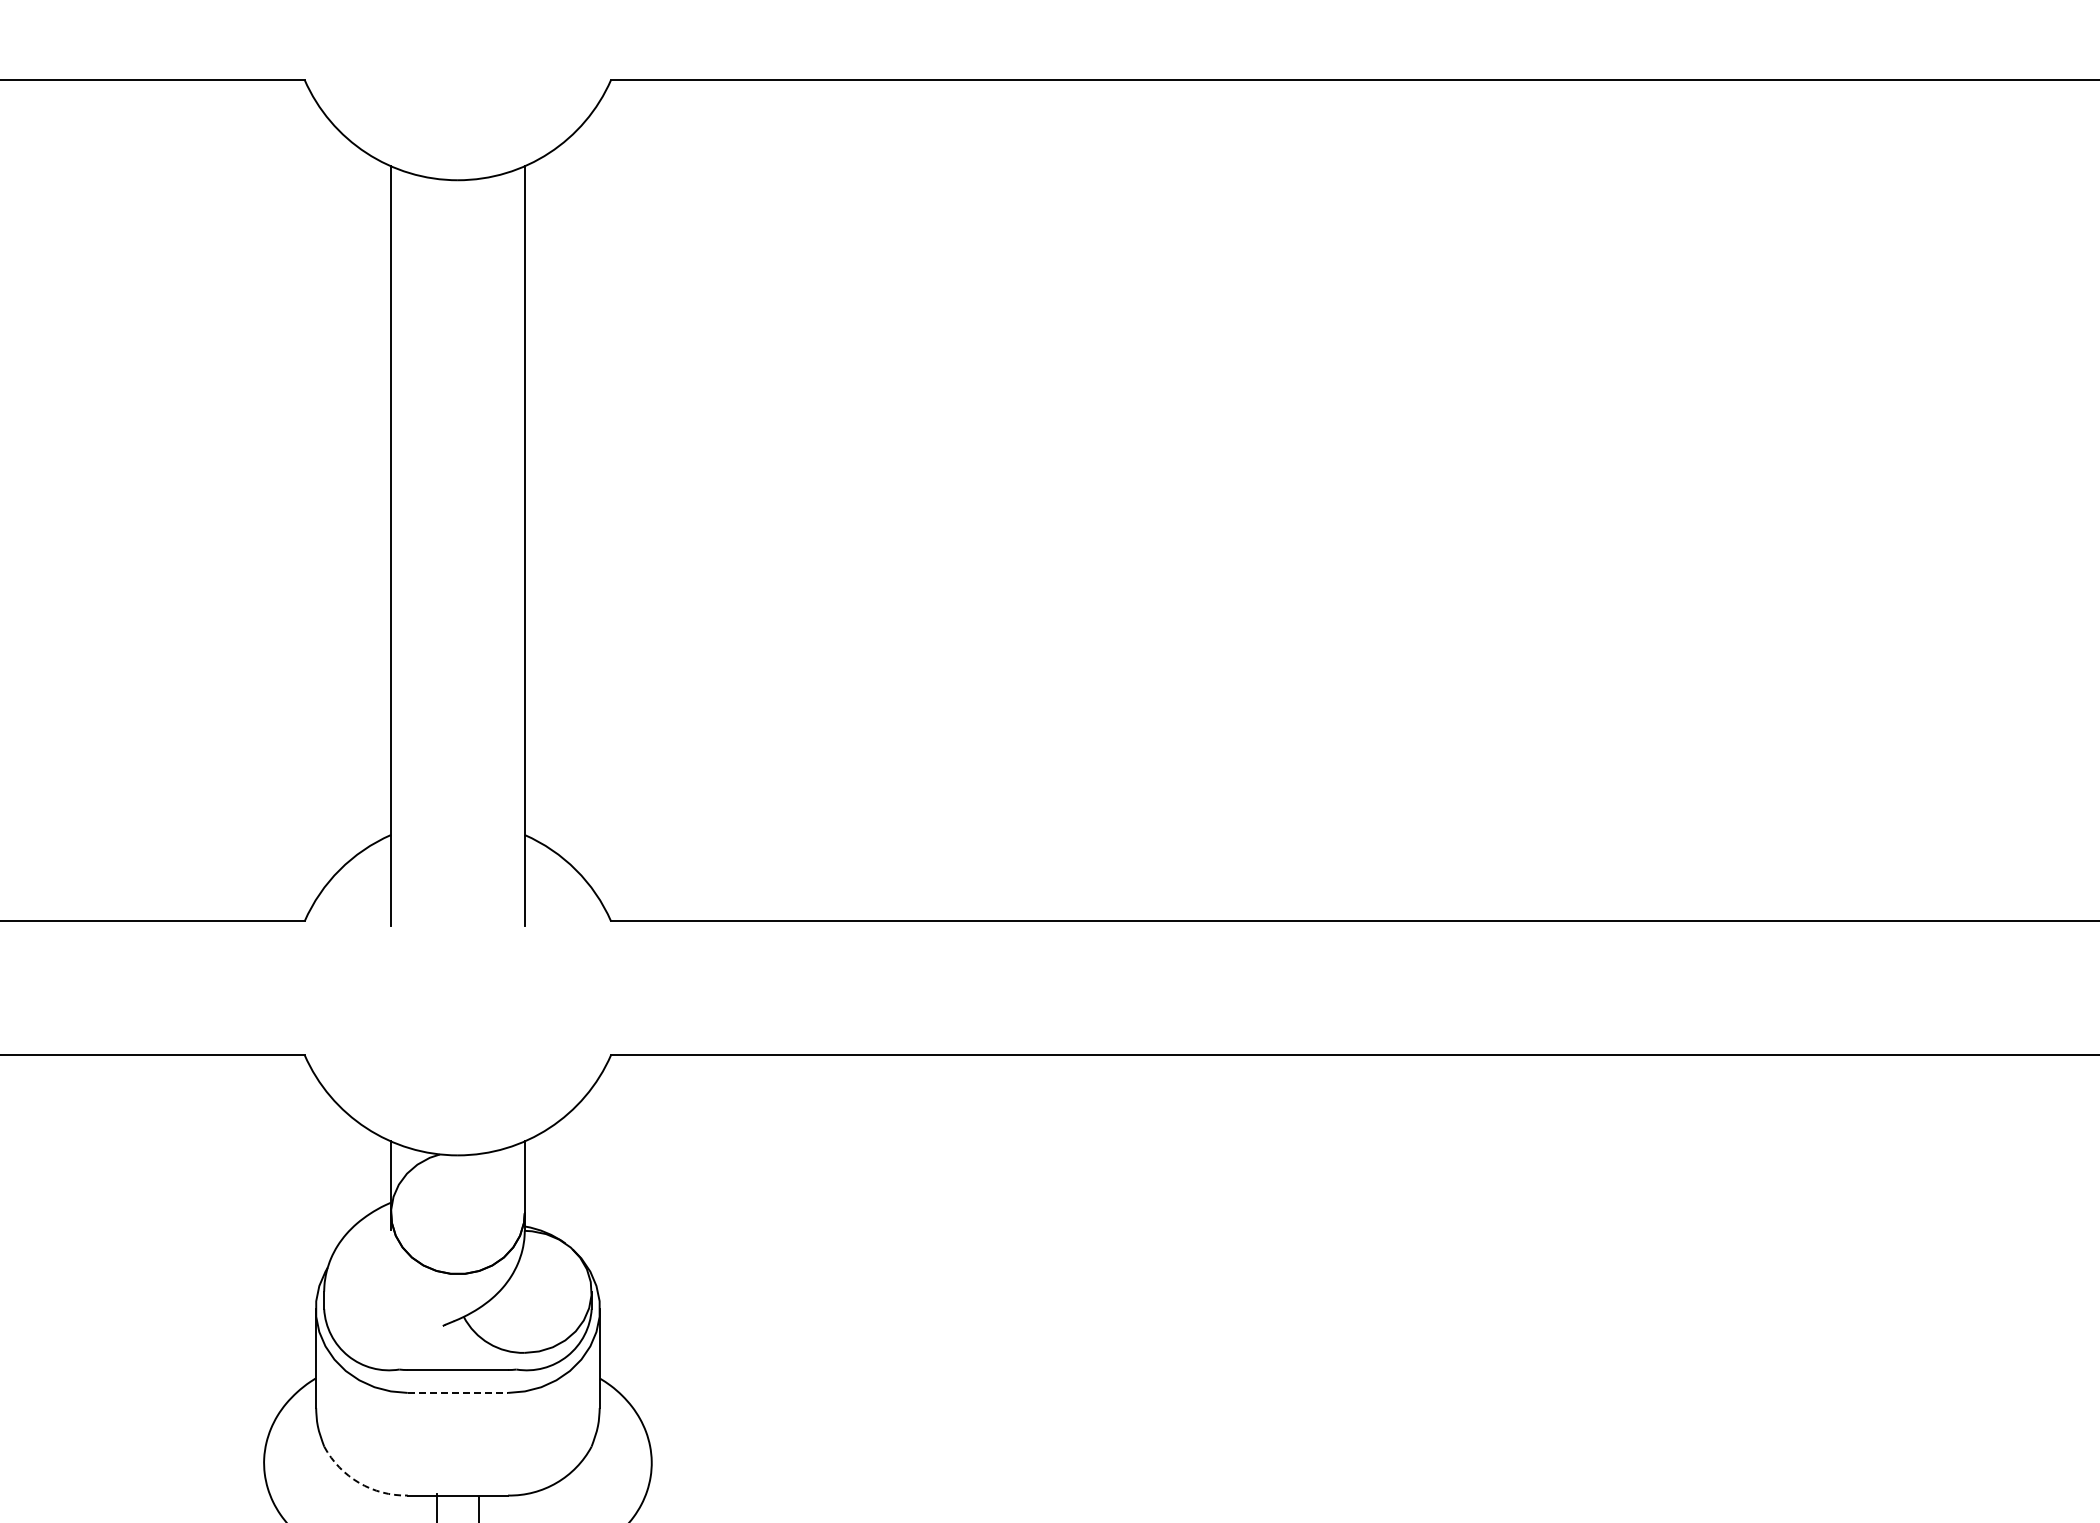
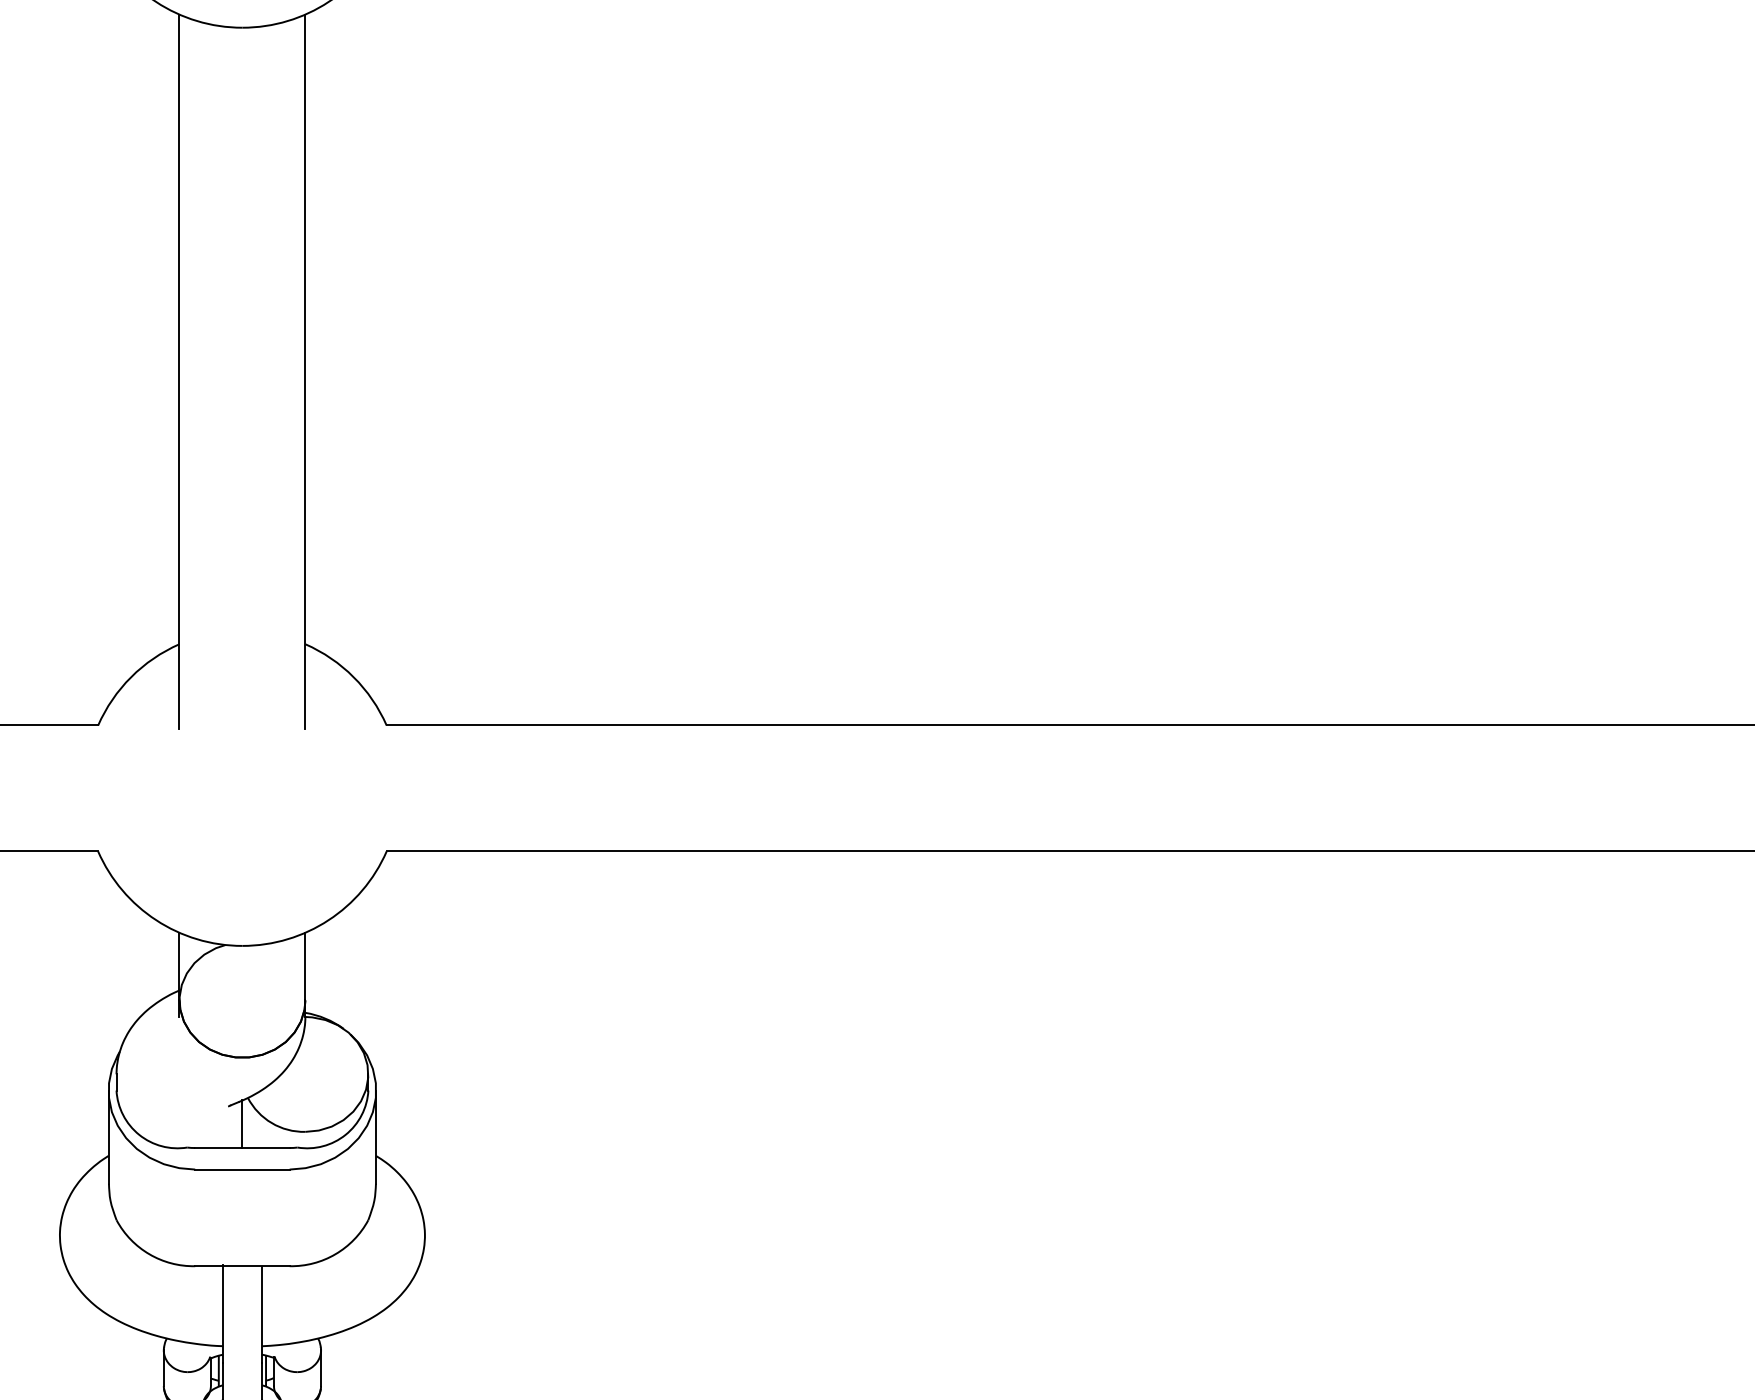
line: (457, 1344) -> (242, 1123), added
line: (458, 1392) -> (242, 1169), dashed -> solid
arc: (359, 1482) -> (149, 1253), dashed -> solid

